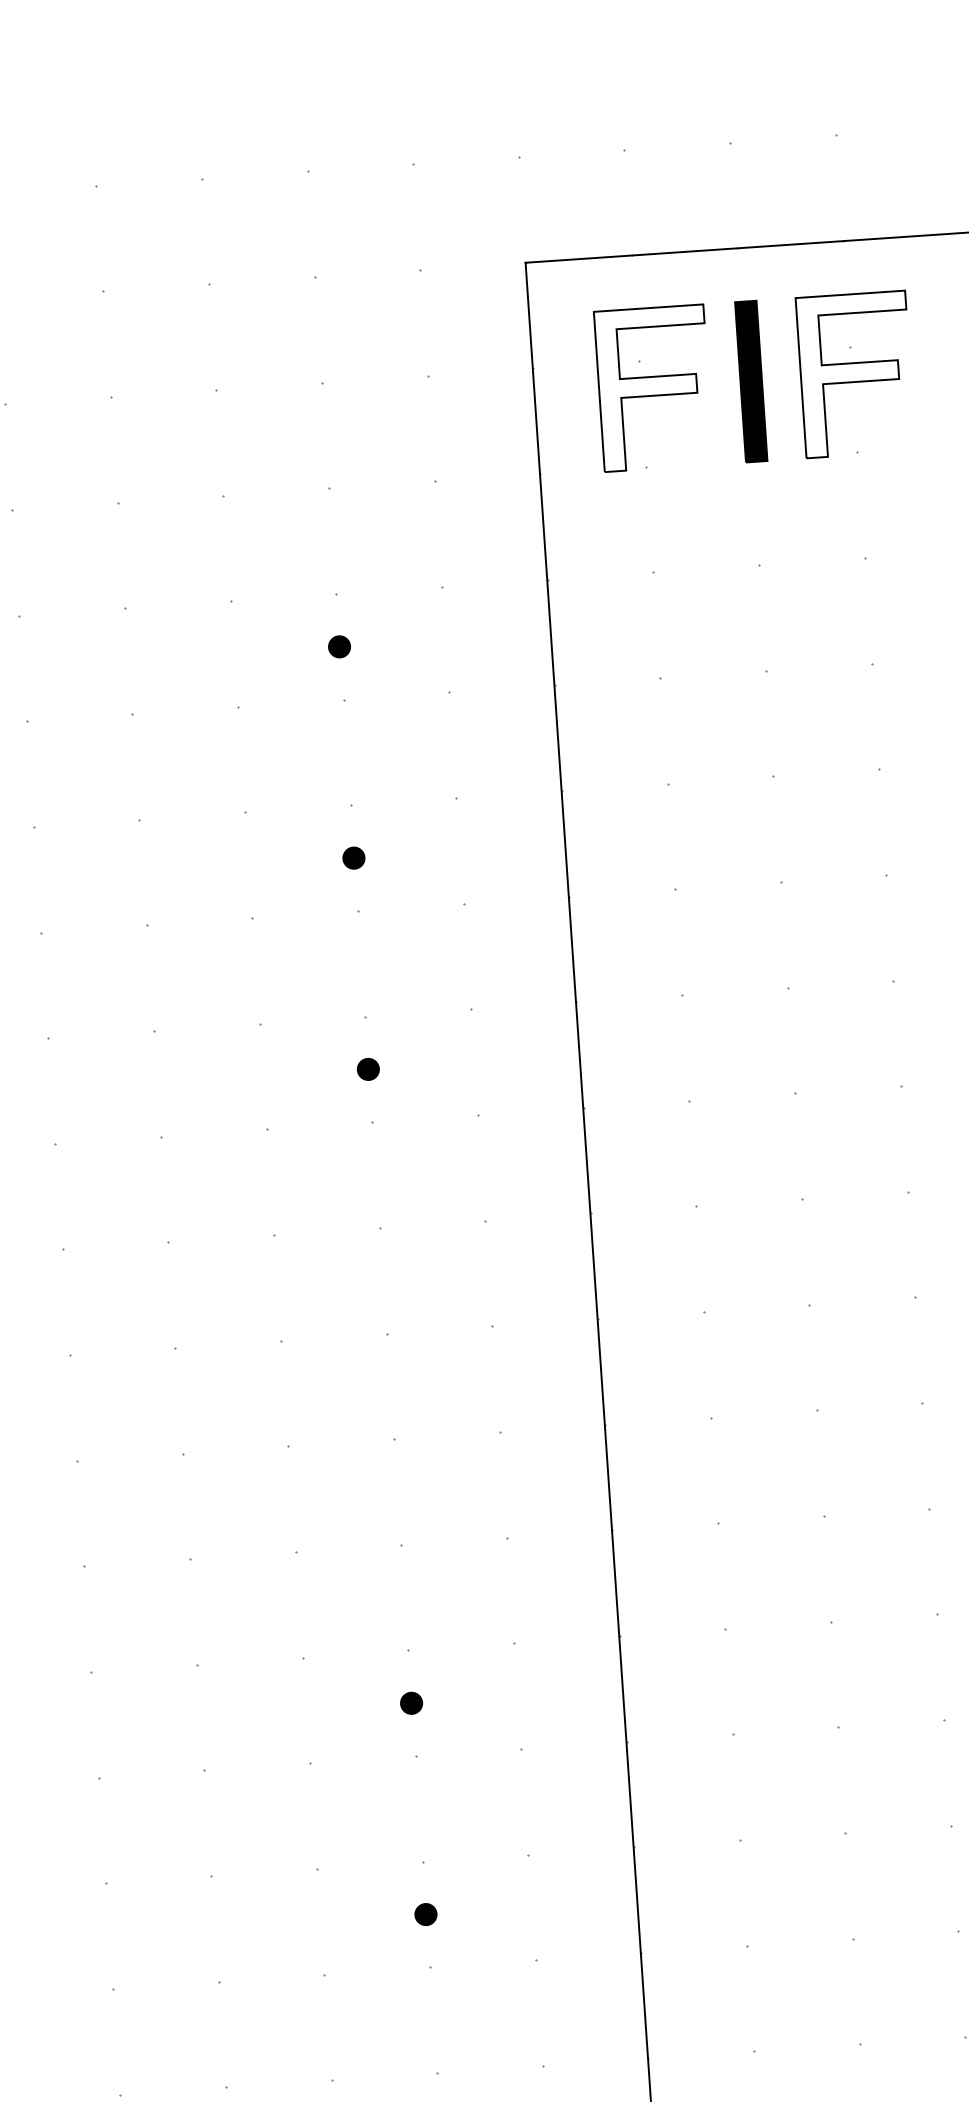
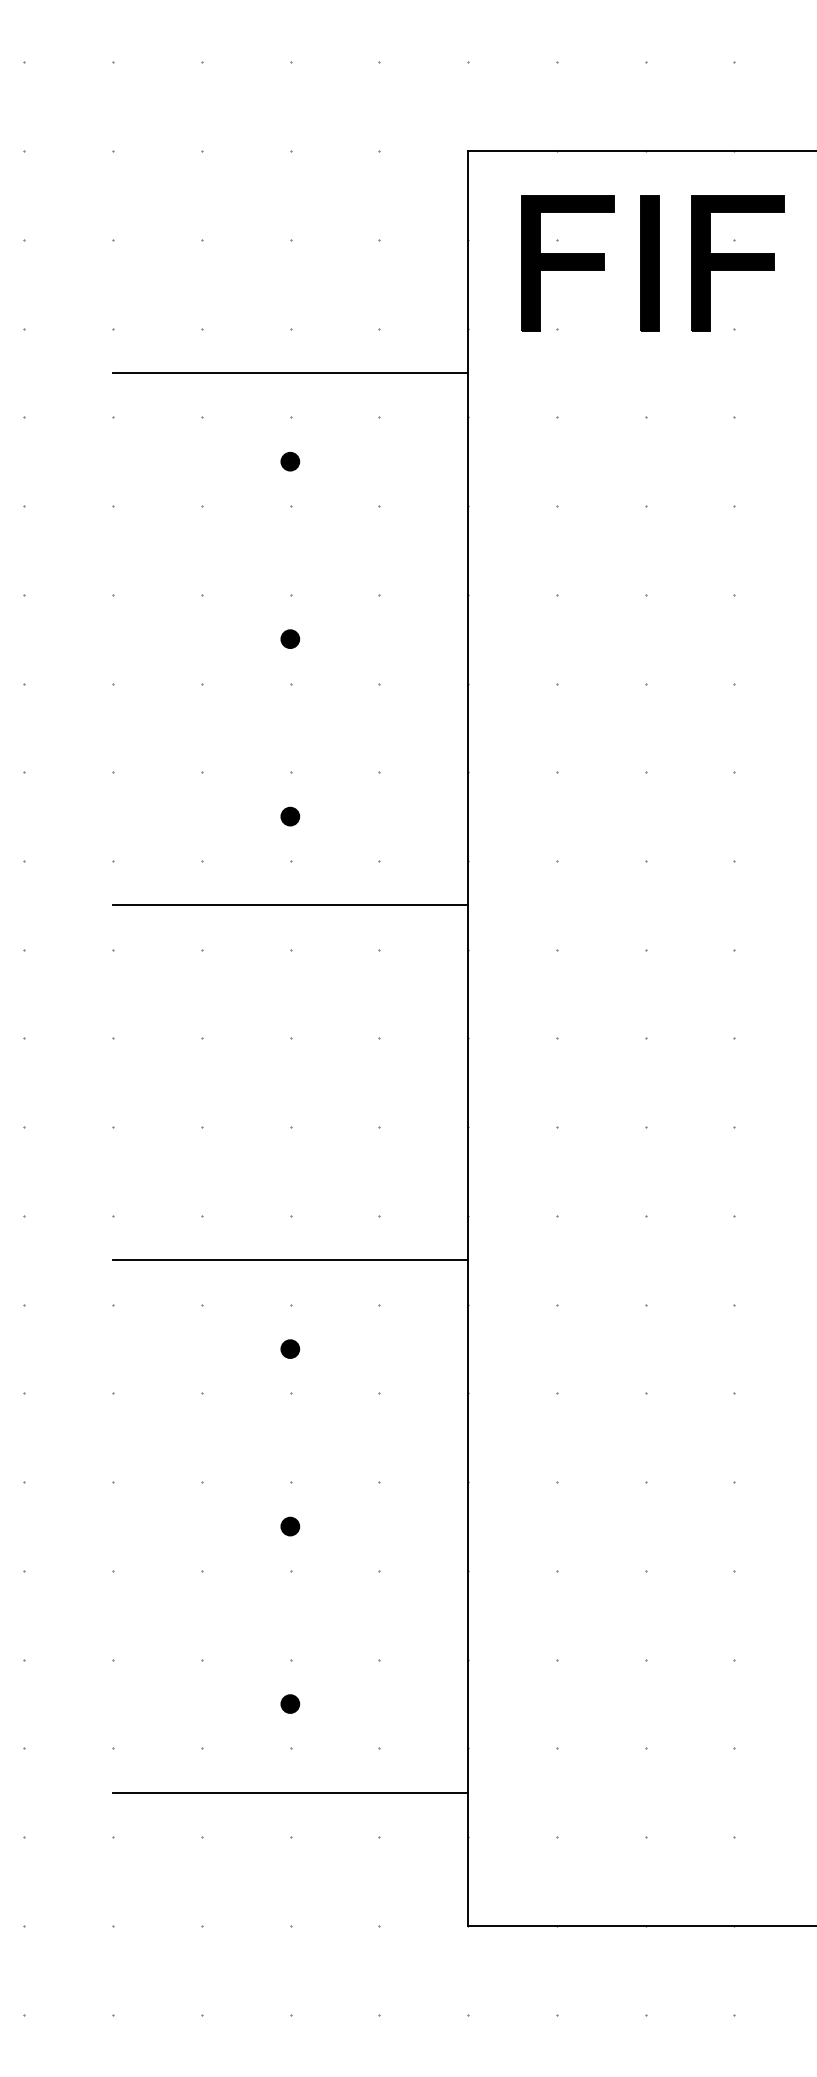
fill: (855, 374) -> (737, 263), added
fill: (654, 388) -> (568, 263), added
line: (332, 540) -> (290, 372), added
line: (375, 1175) -> (290, 905), added
line: (404, 1597) -> (290, 1260), added

